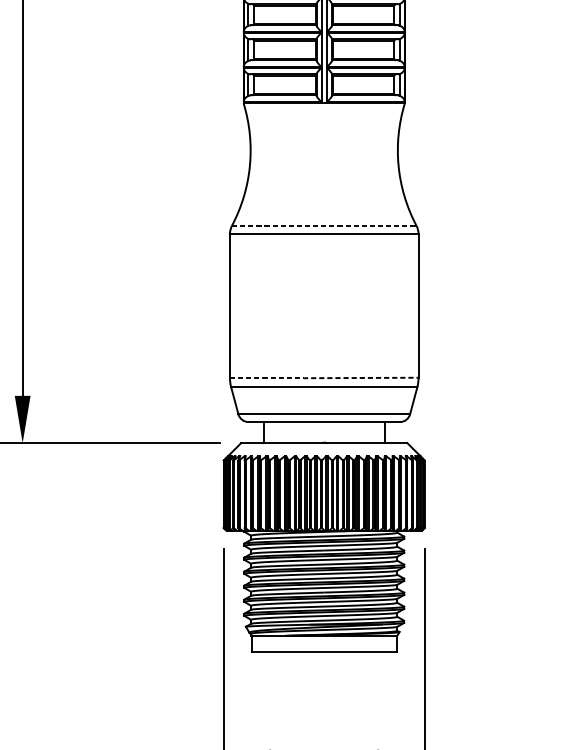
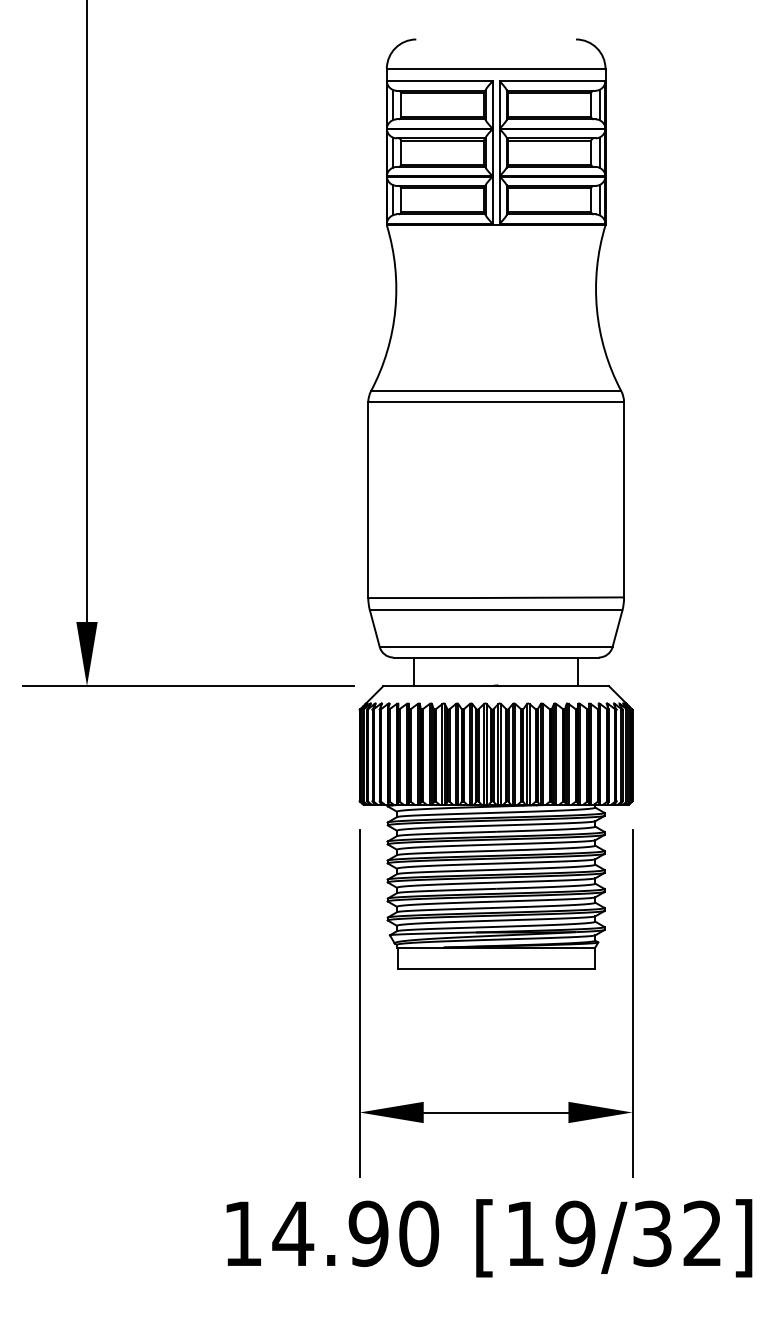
line: (324, 225) -> (496, 391), dashed -> solid
line: (323, 377) -> (495, 597), dashed -> solid

